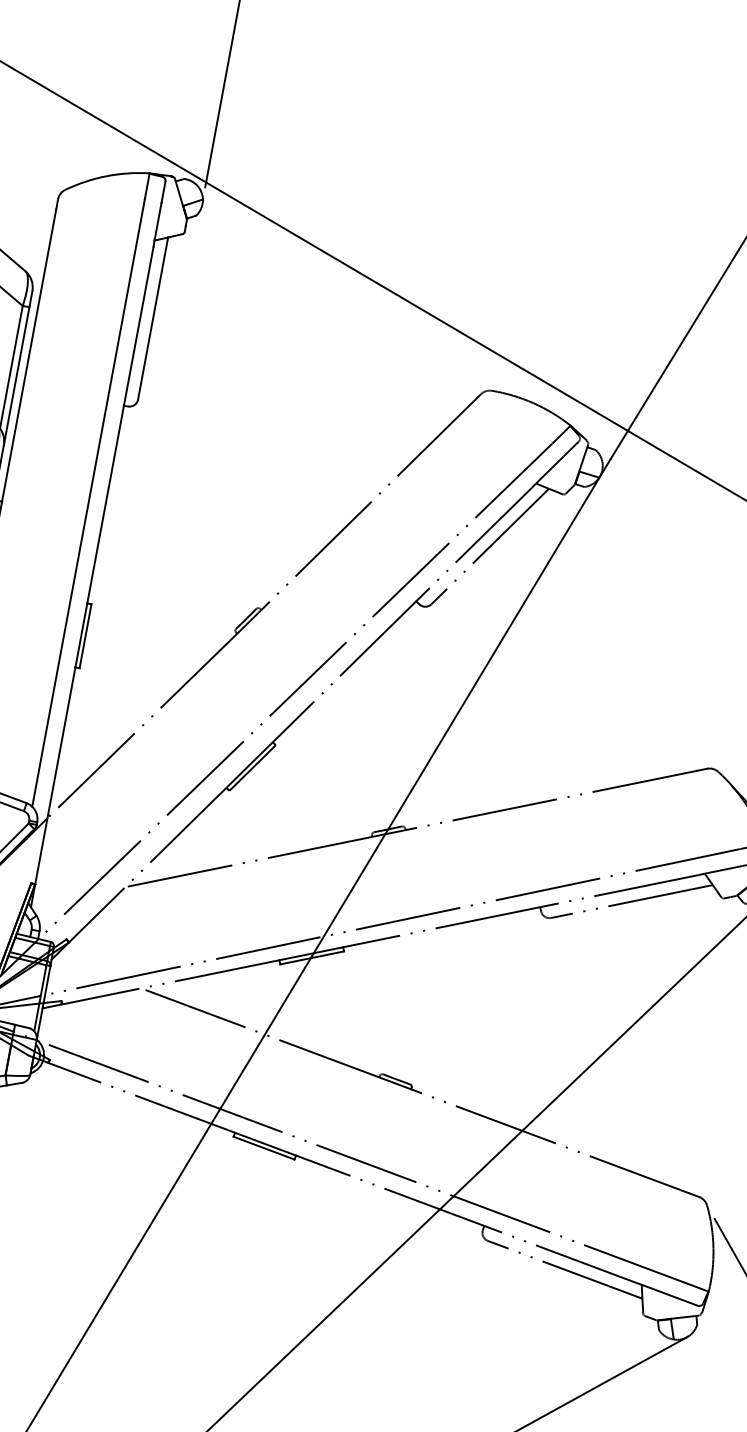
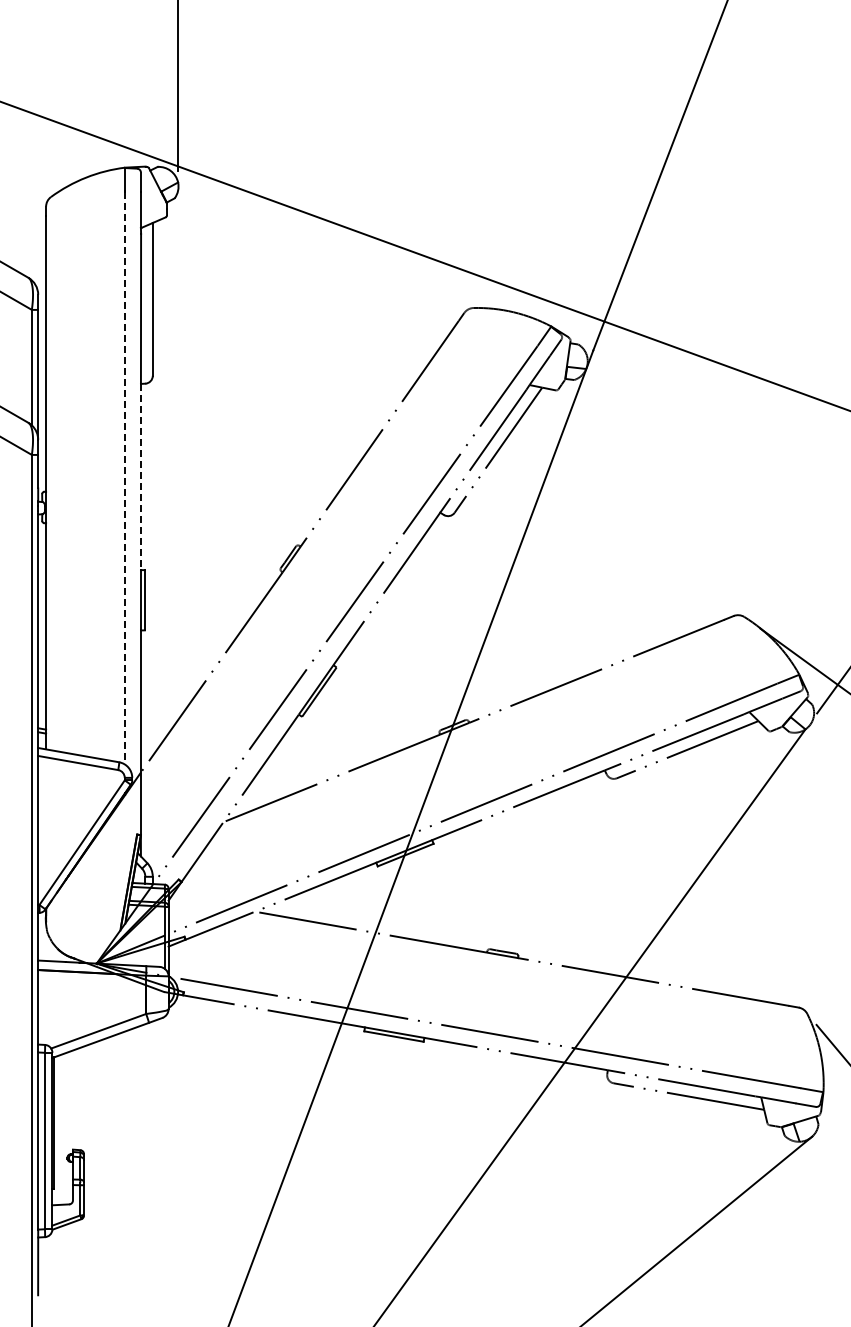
line: (88, 503) -> (125, 478), solid -> dashed
line: (105, 505) -> (140, 477), solid -> dashed

